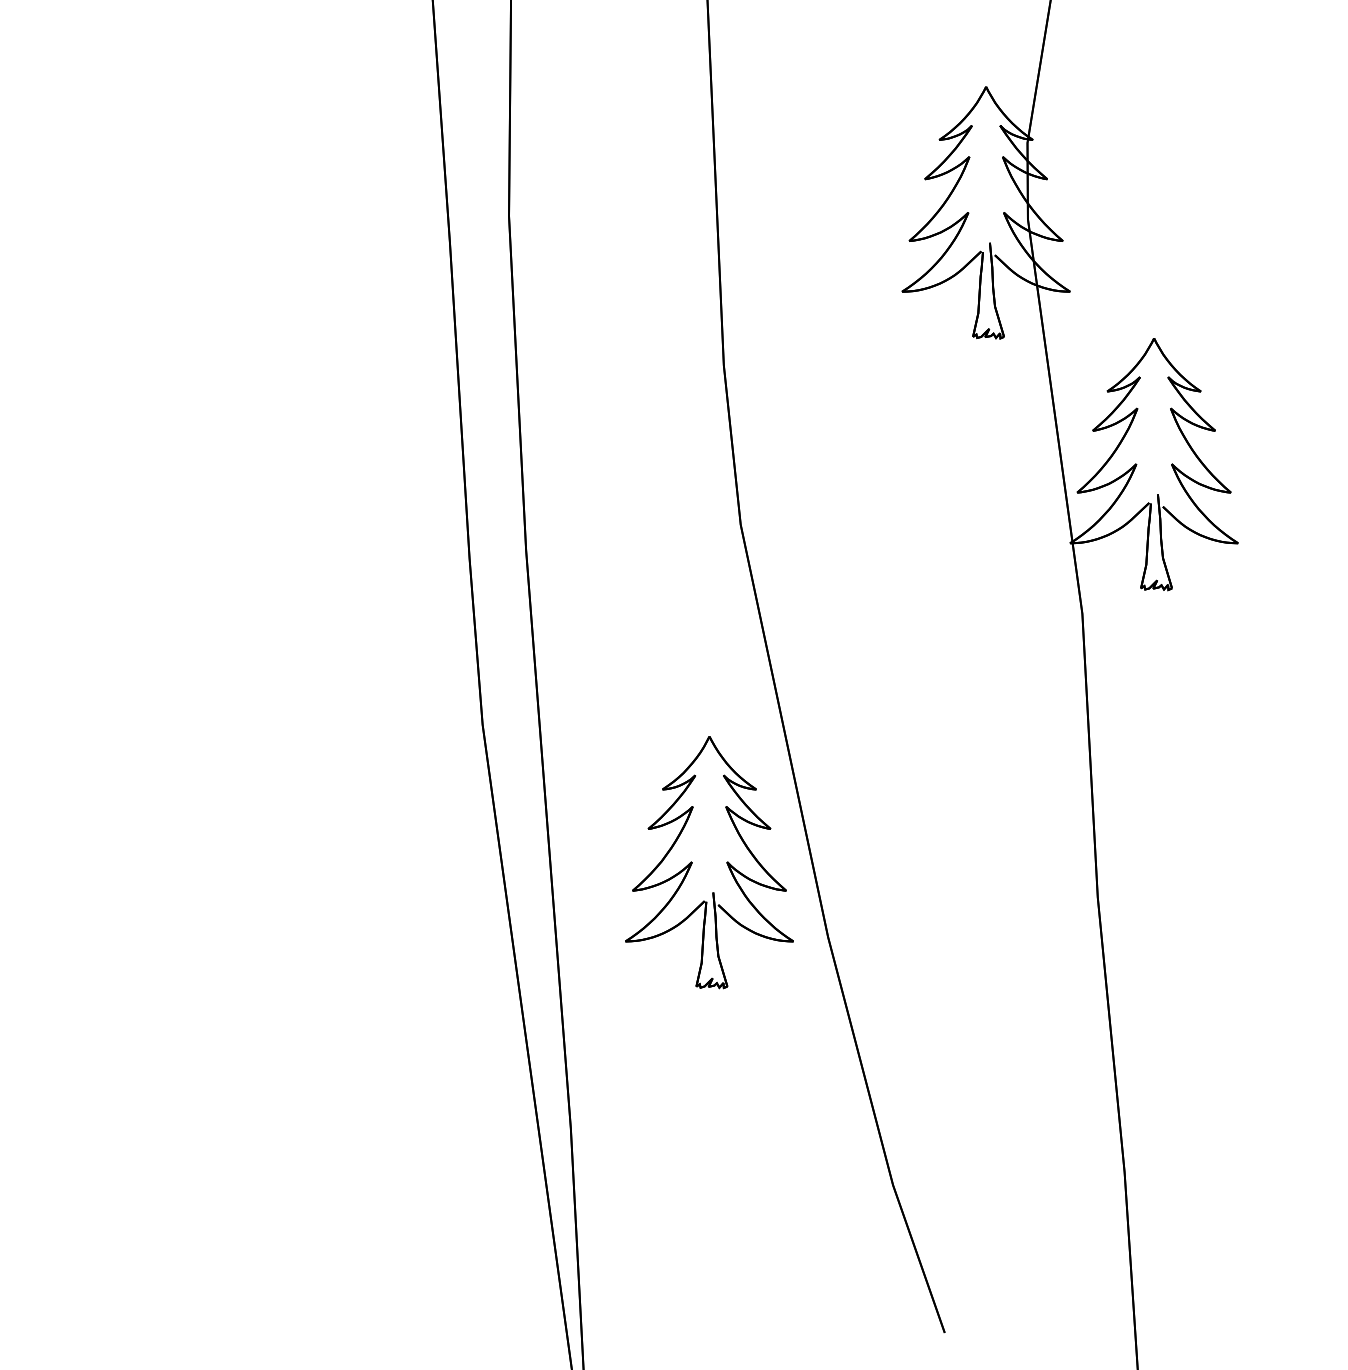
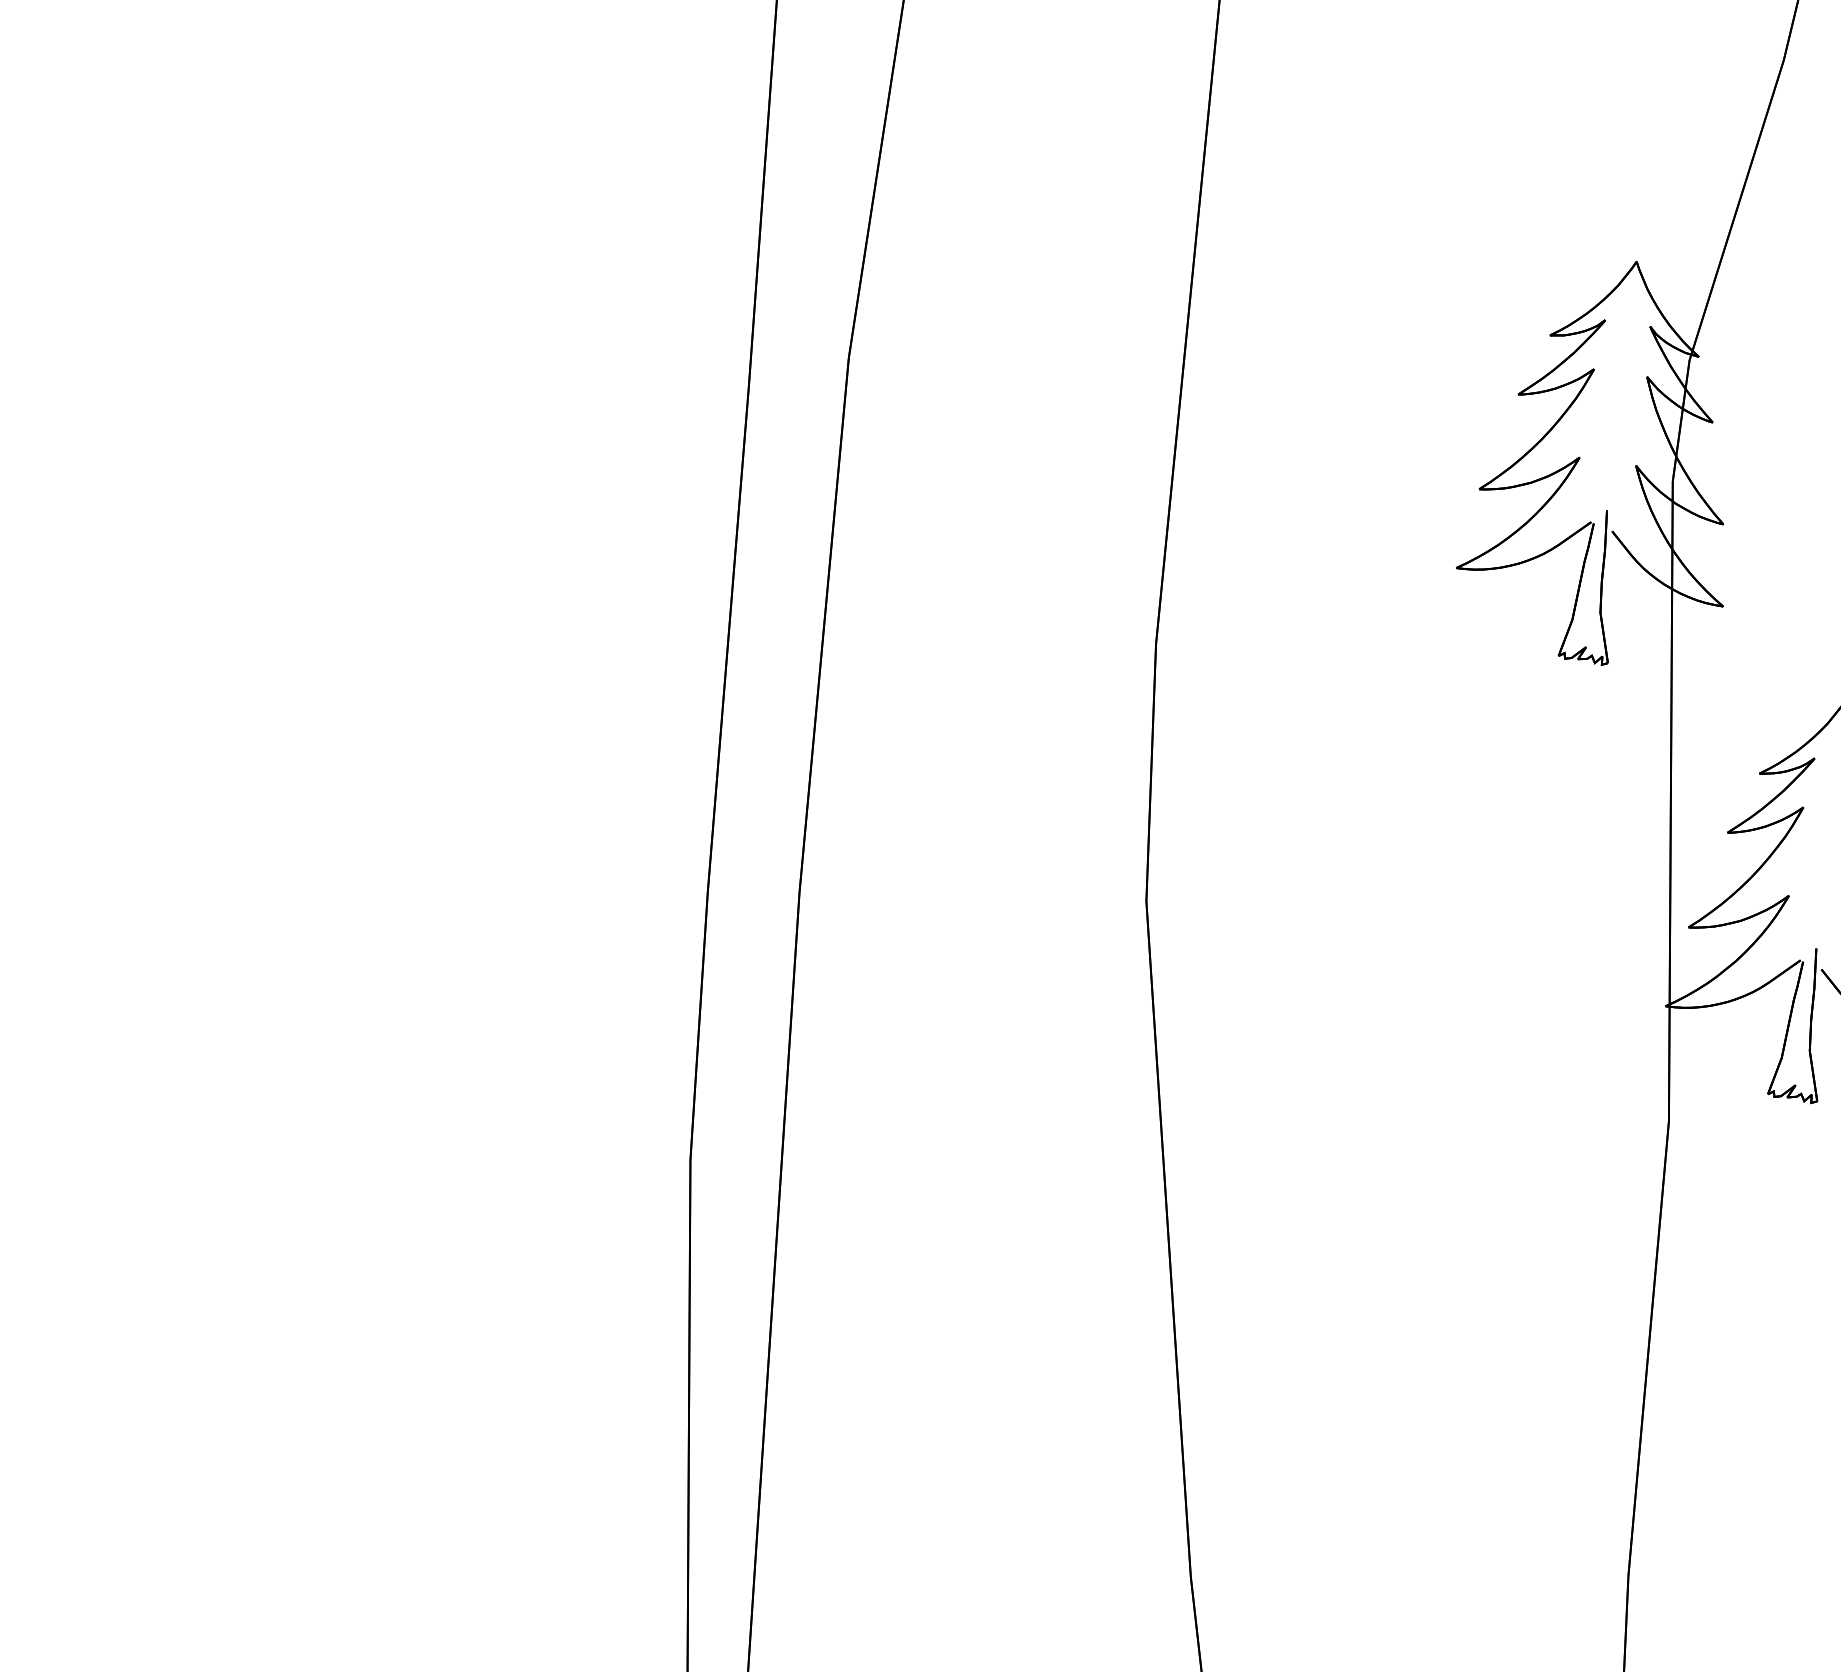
part: (692, 862) -> (992, 1427), removed

